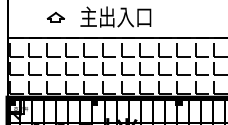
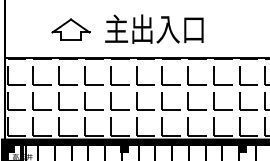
part: (55, 17) -> (70, 29), size x1.67

